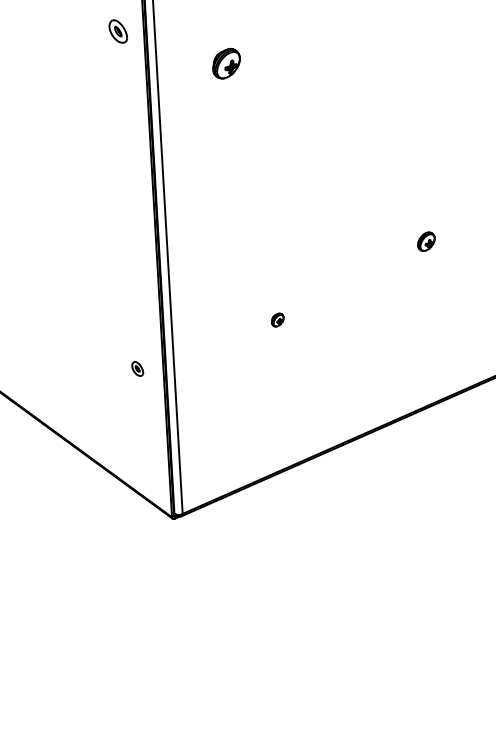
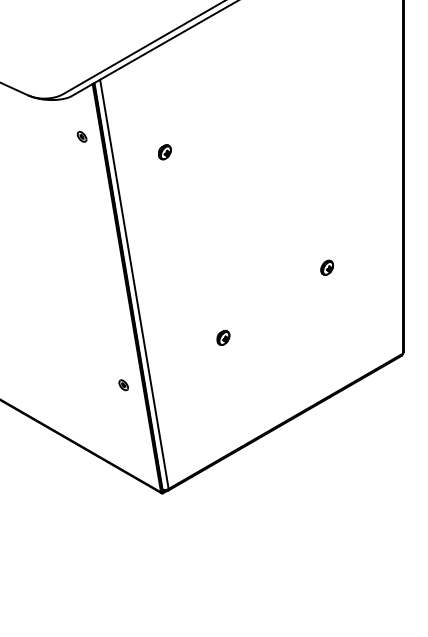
part: (117, 30) -> (81, 136), size x0.62
part: (225, 64) -> (164, 152), size x0.62
part: (277, 319) -> (223, 337), size x1.43

